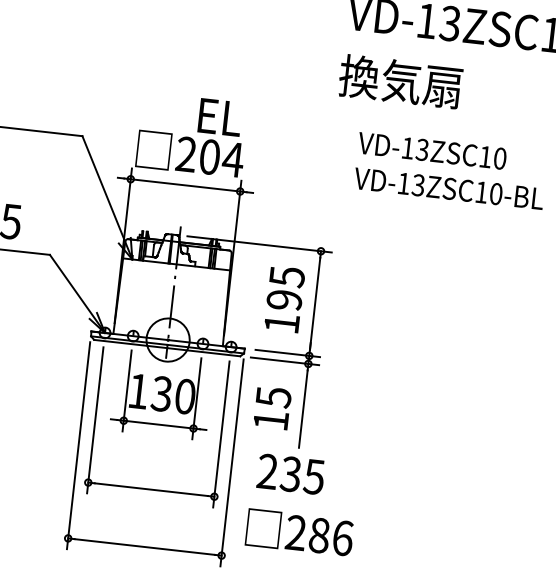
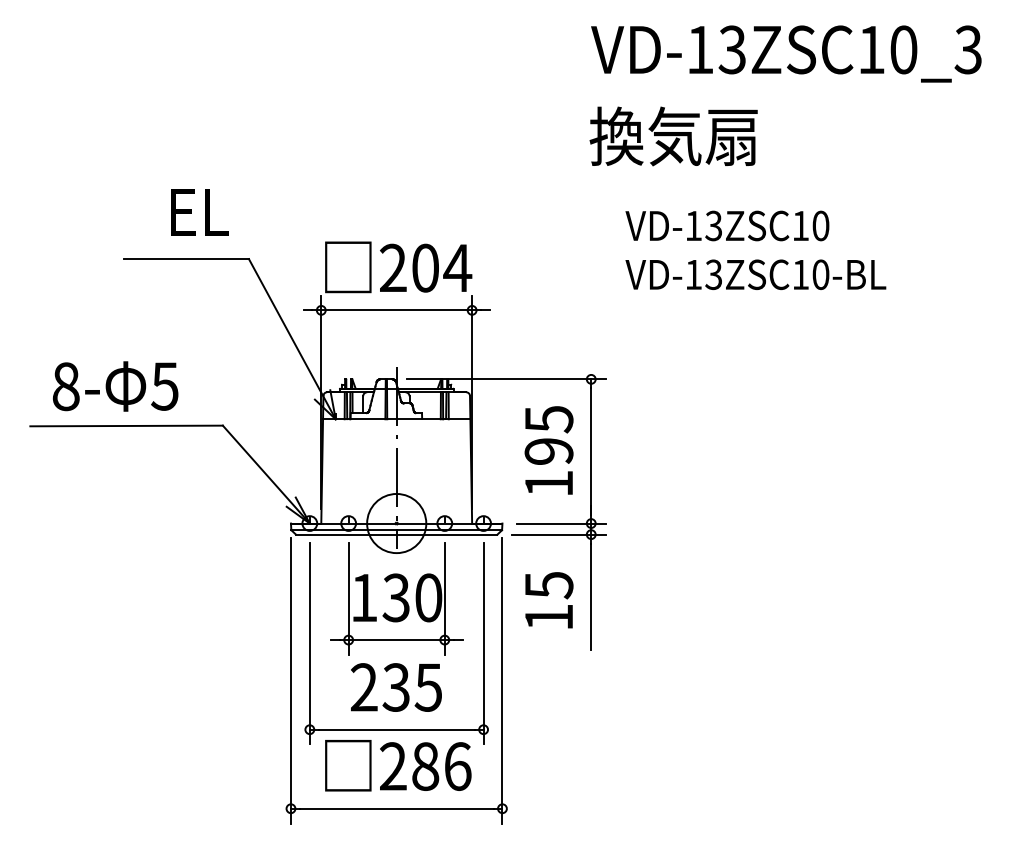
text: (220, 117) -> (199, 212), moved
text: (291, 474) -> (396, 687), moved
text: (299, 532) -> (398, 765), moved

